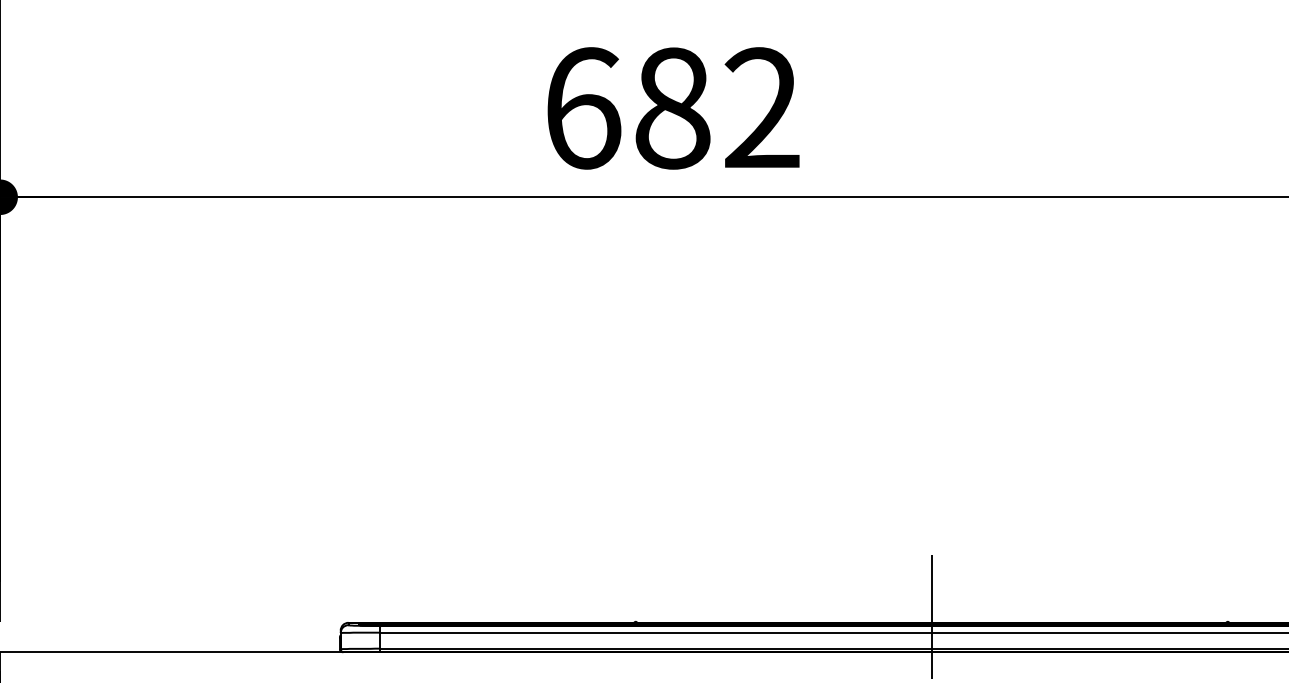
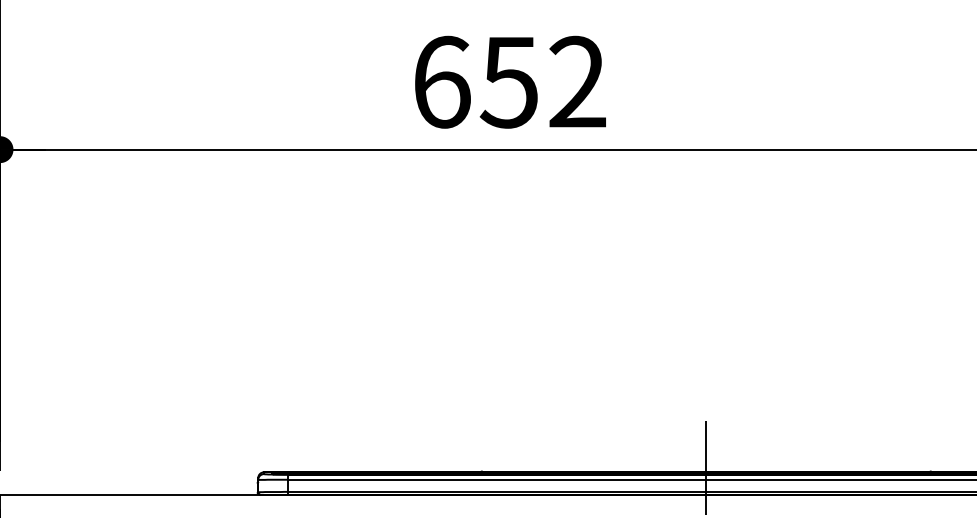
text: (670, 108) -> (508, 82), 682 -> 652

